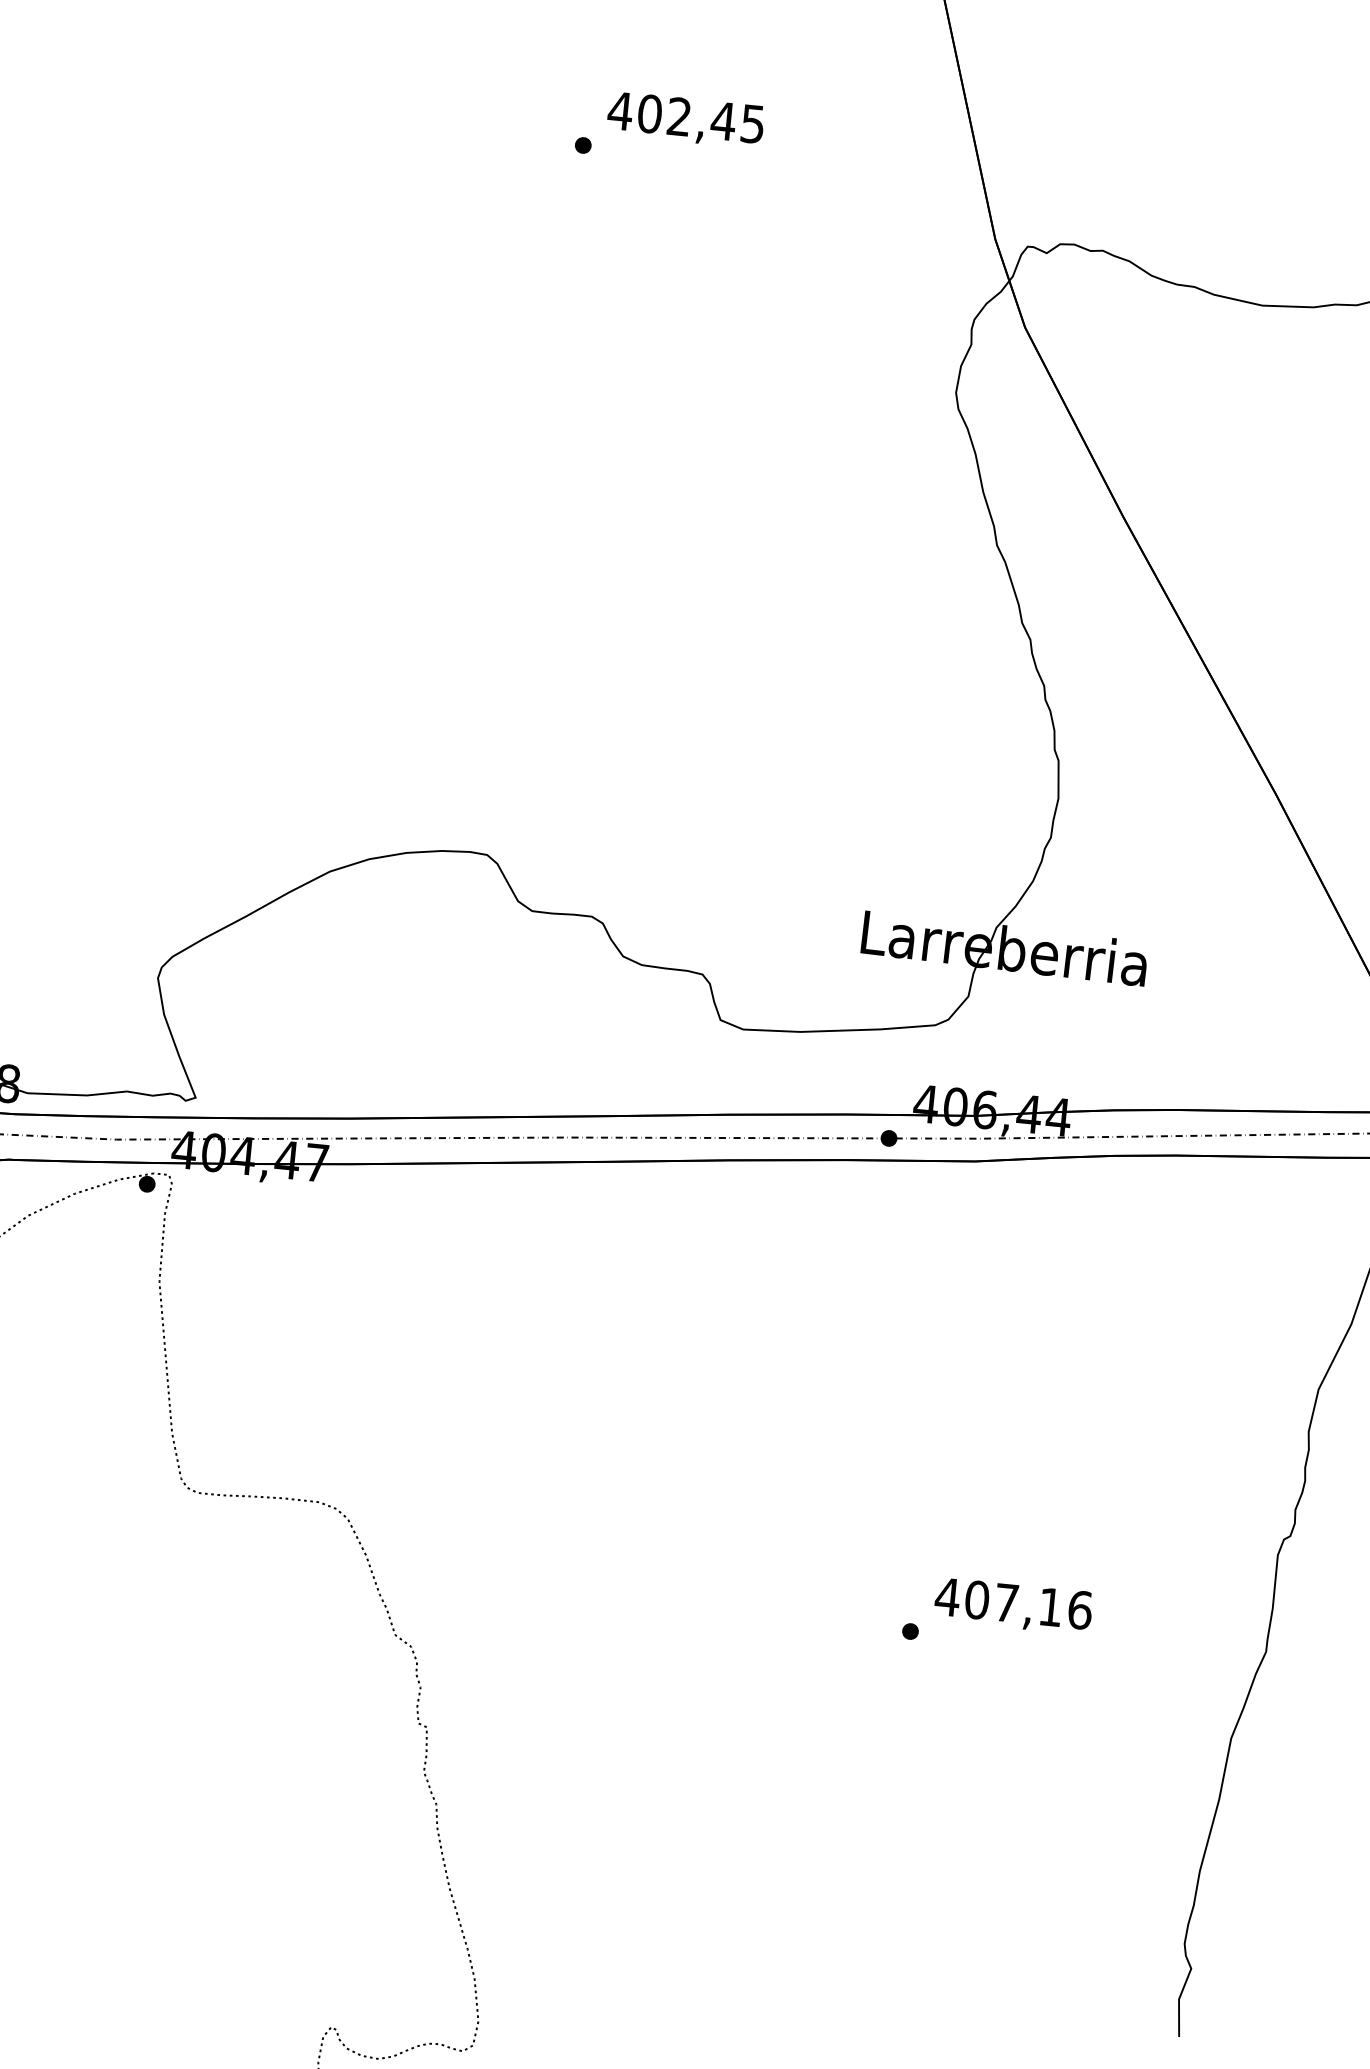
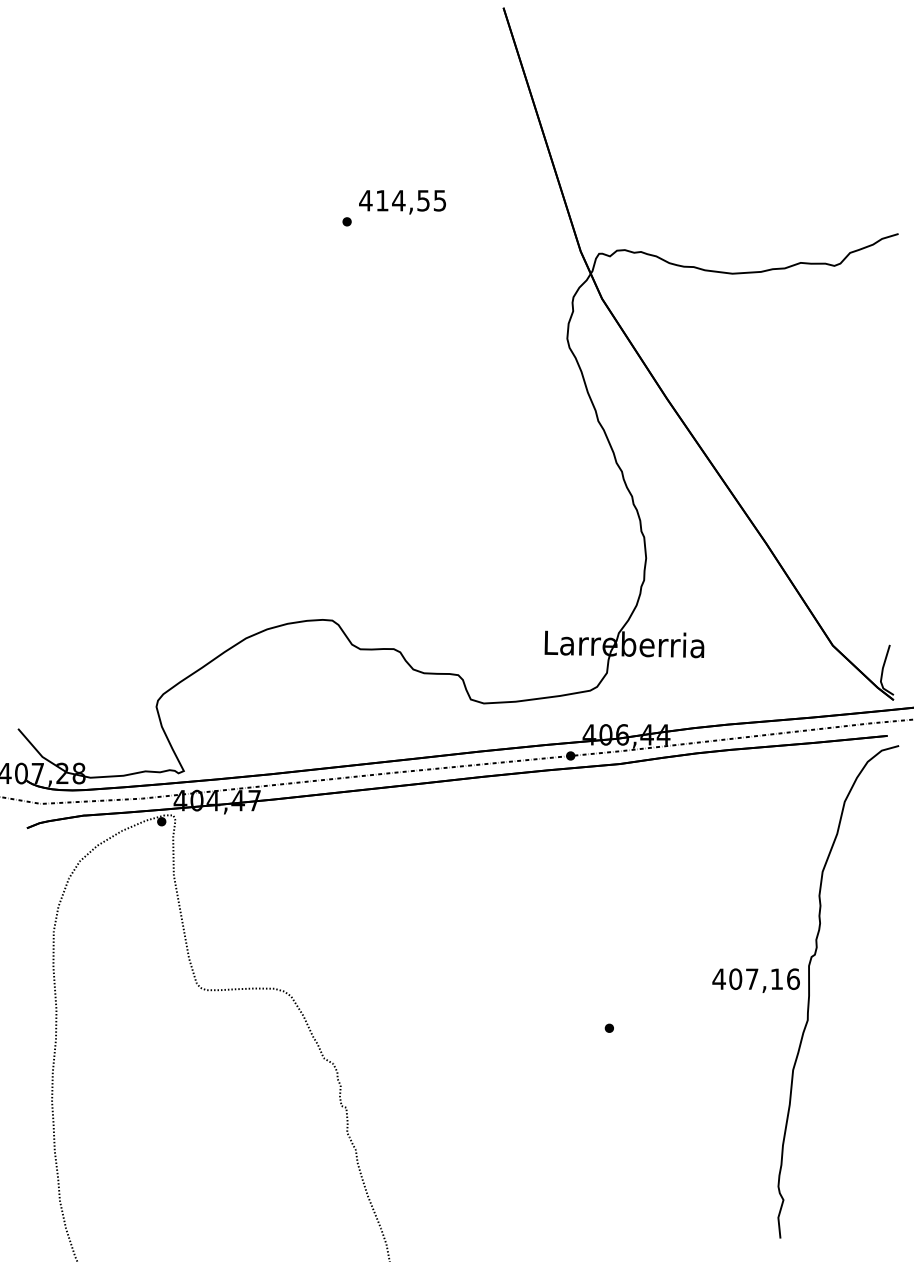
text: (687, 117) -> (403, 200), 402,45 -> 414,55
text: (1012, 1605) -> (755, 980), moved

